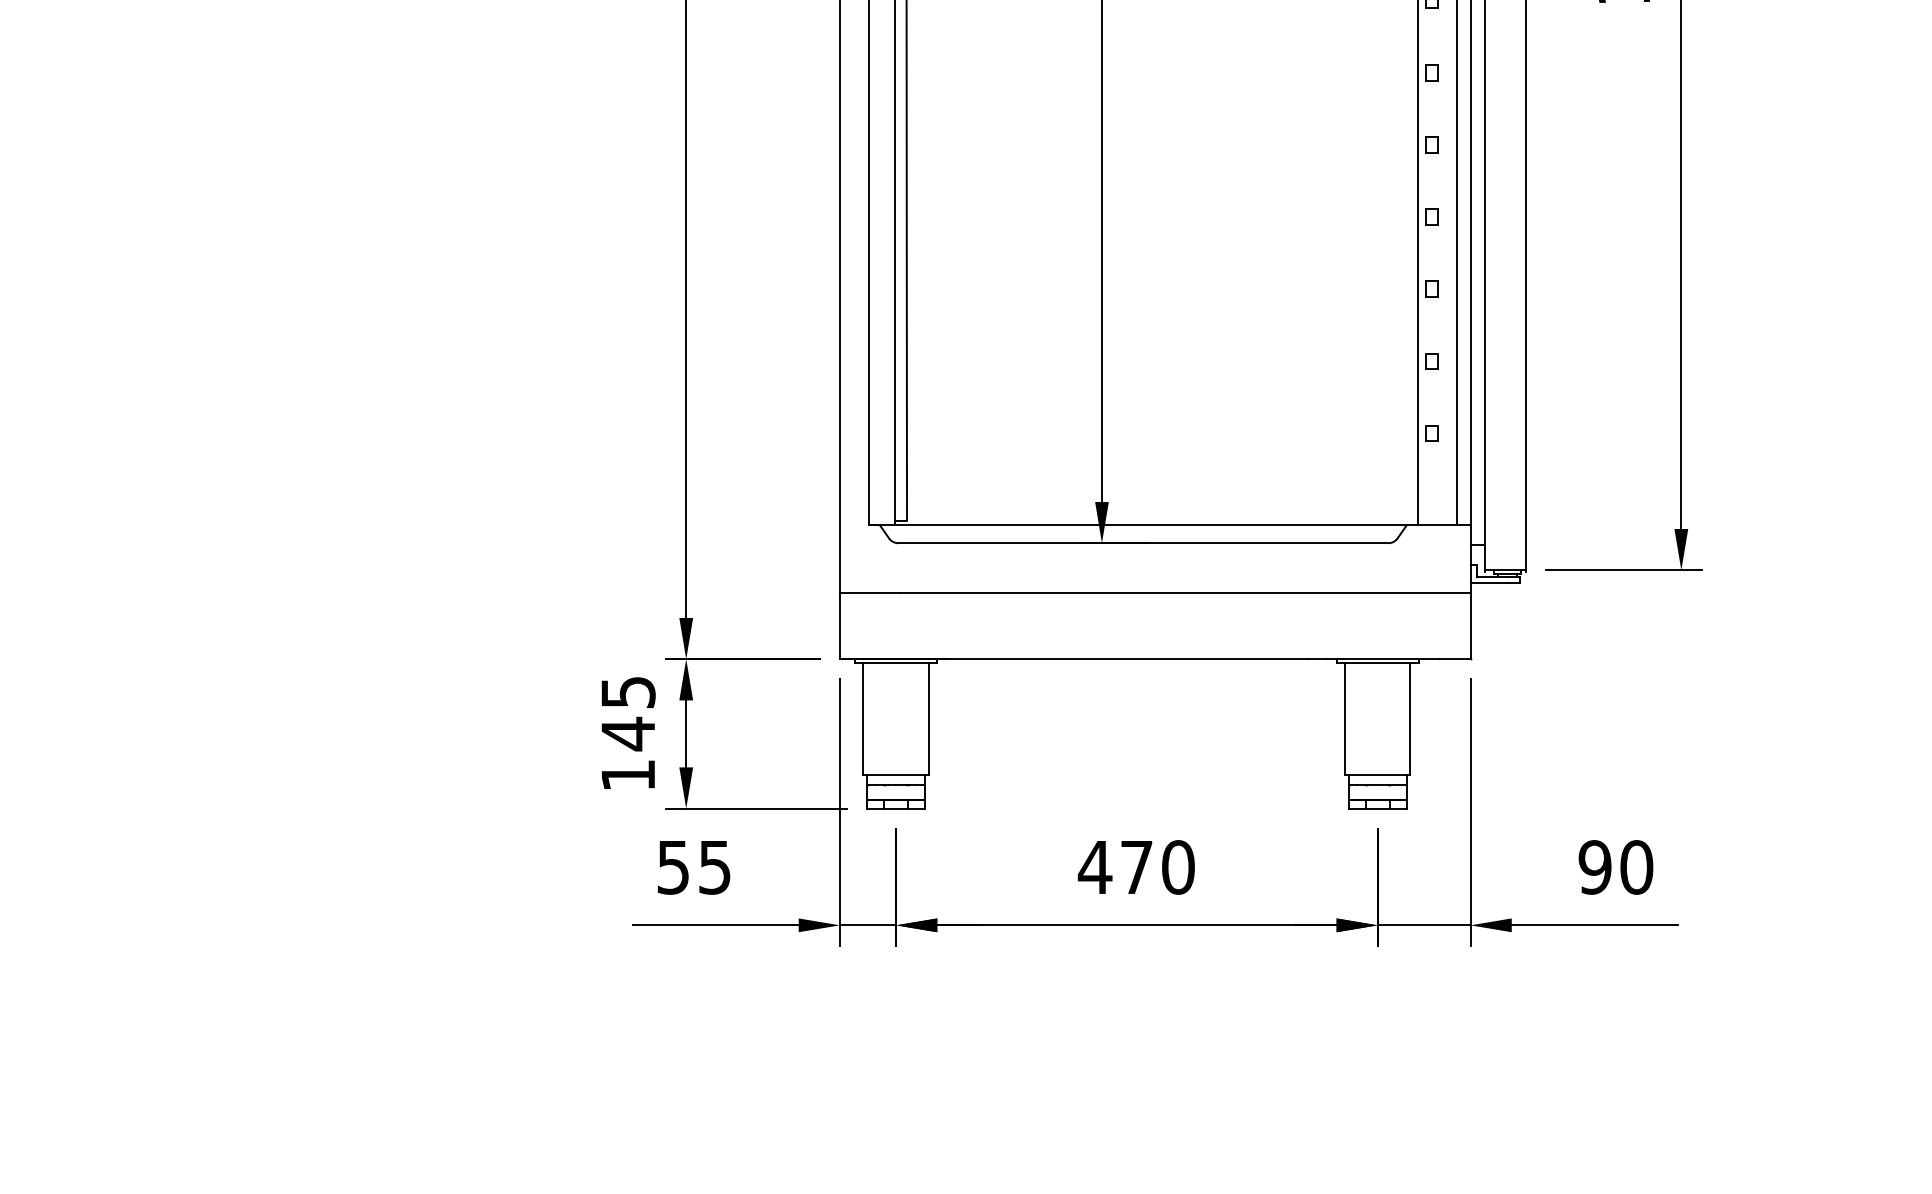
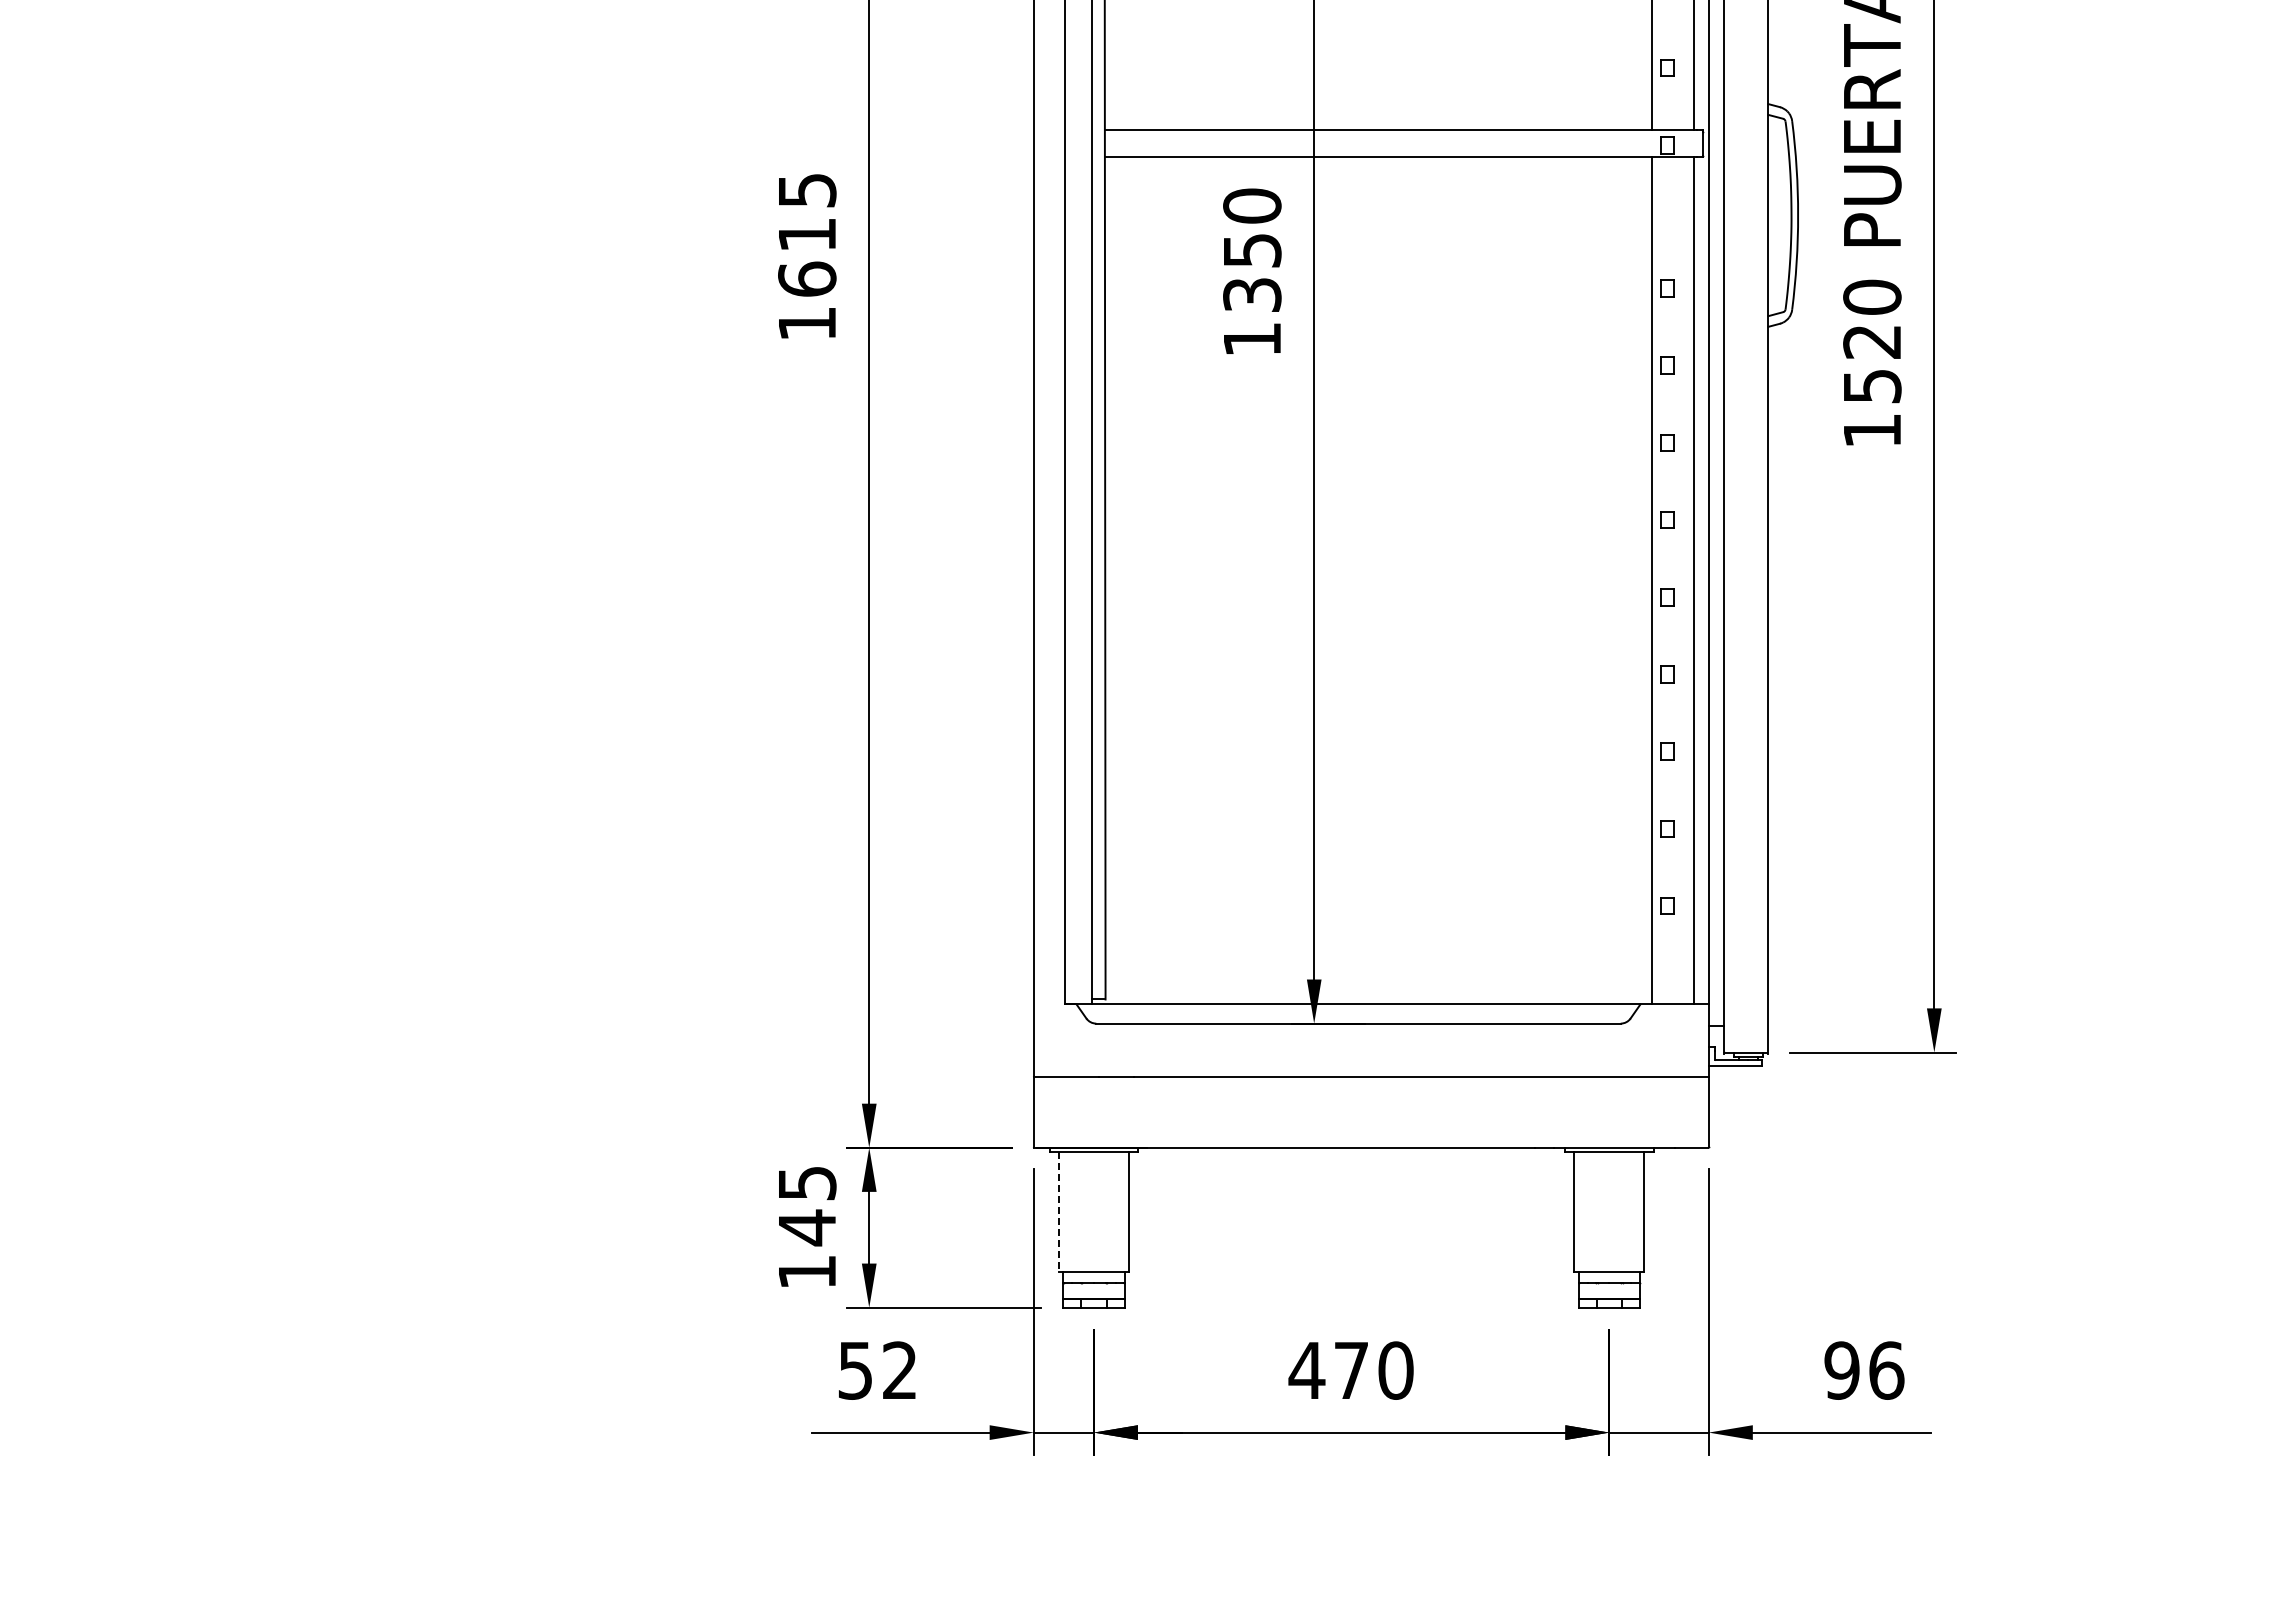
line: (863, 719) -> (1058, 1212), solid -> dashed
text: (714, 867) -> (899, 1370), 55 -> 52
text: (1636, 867) -> (1886, 1370), 90 -> 96

